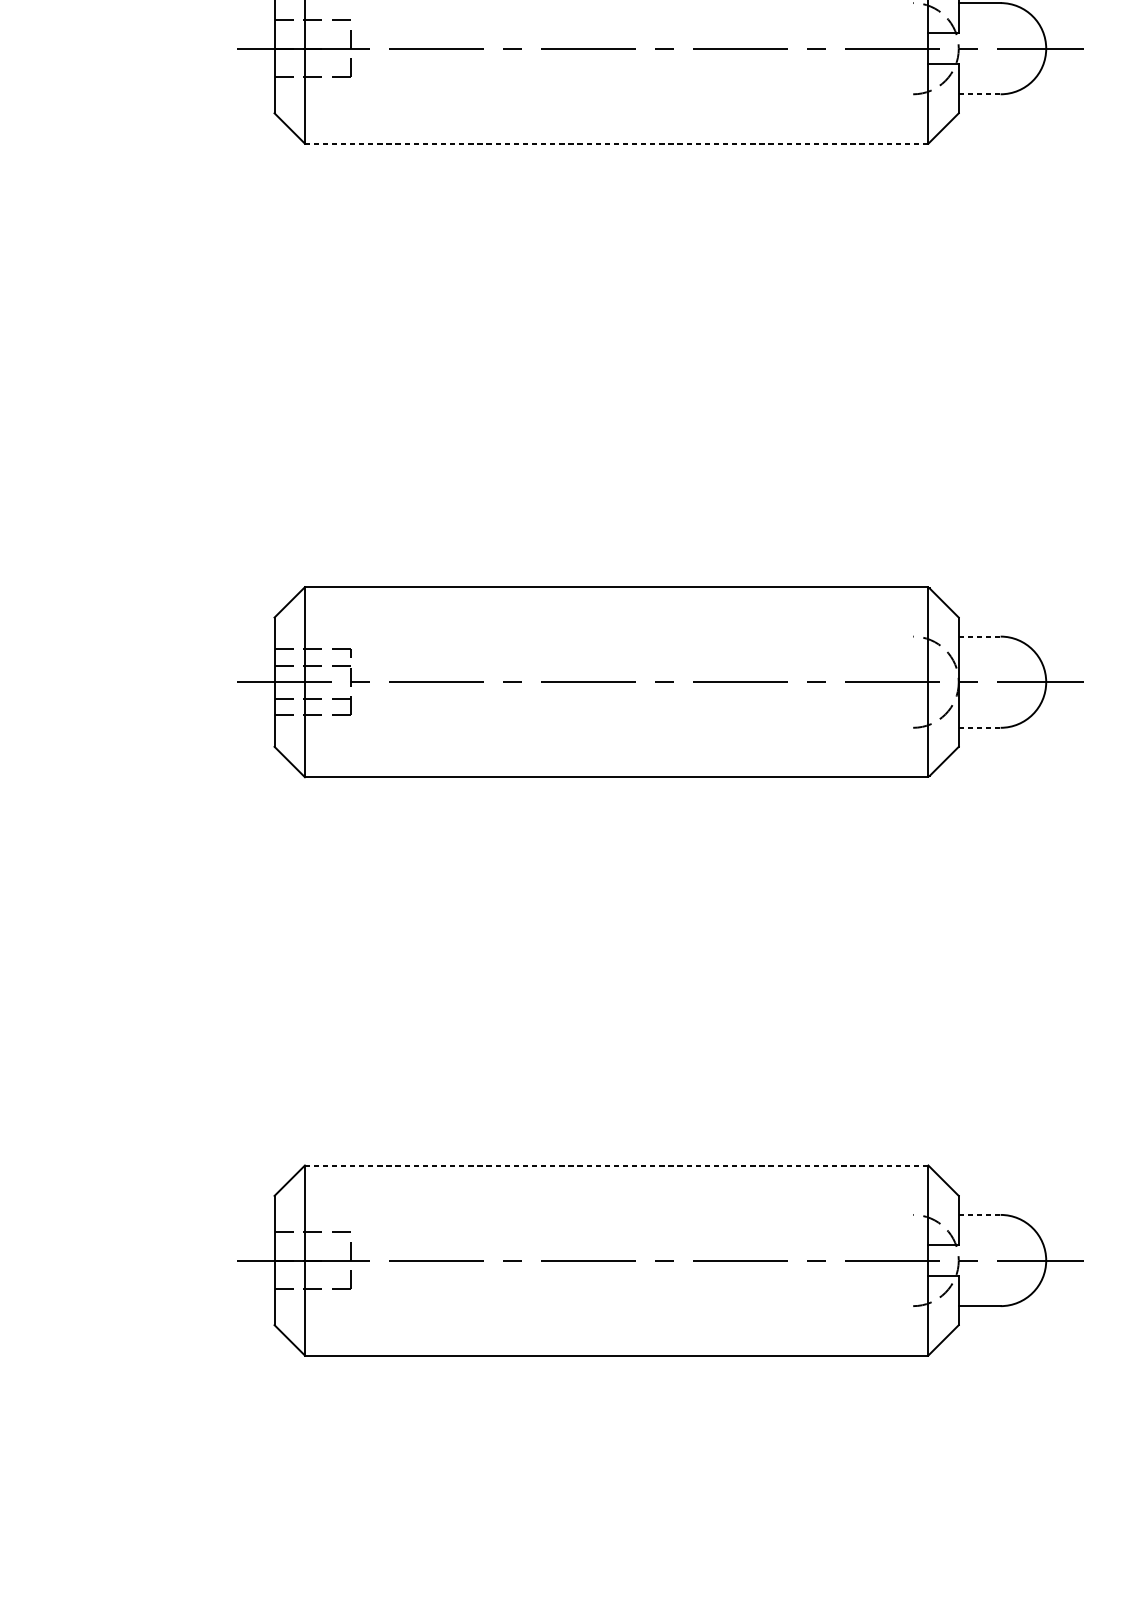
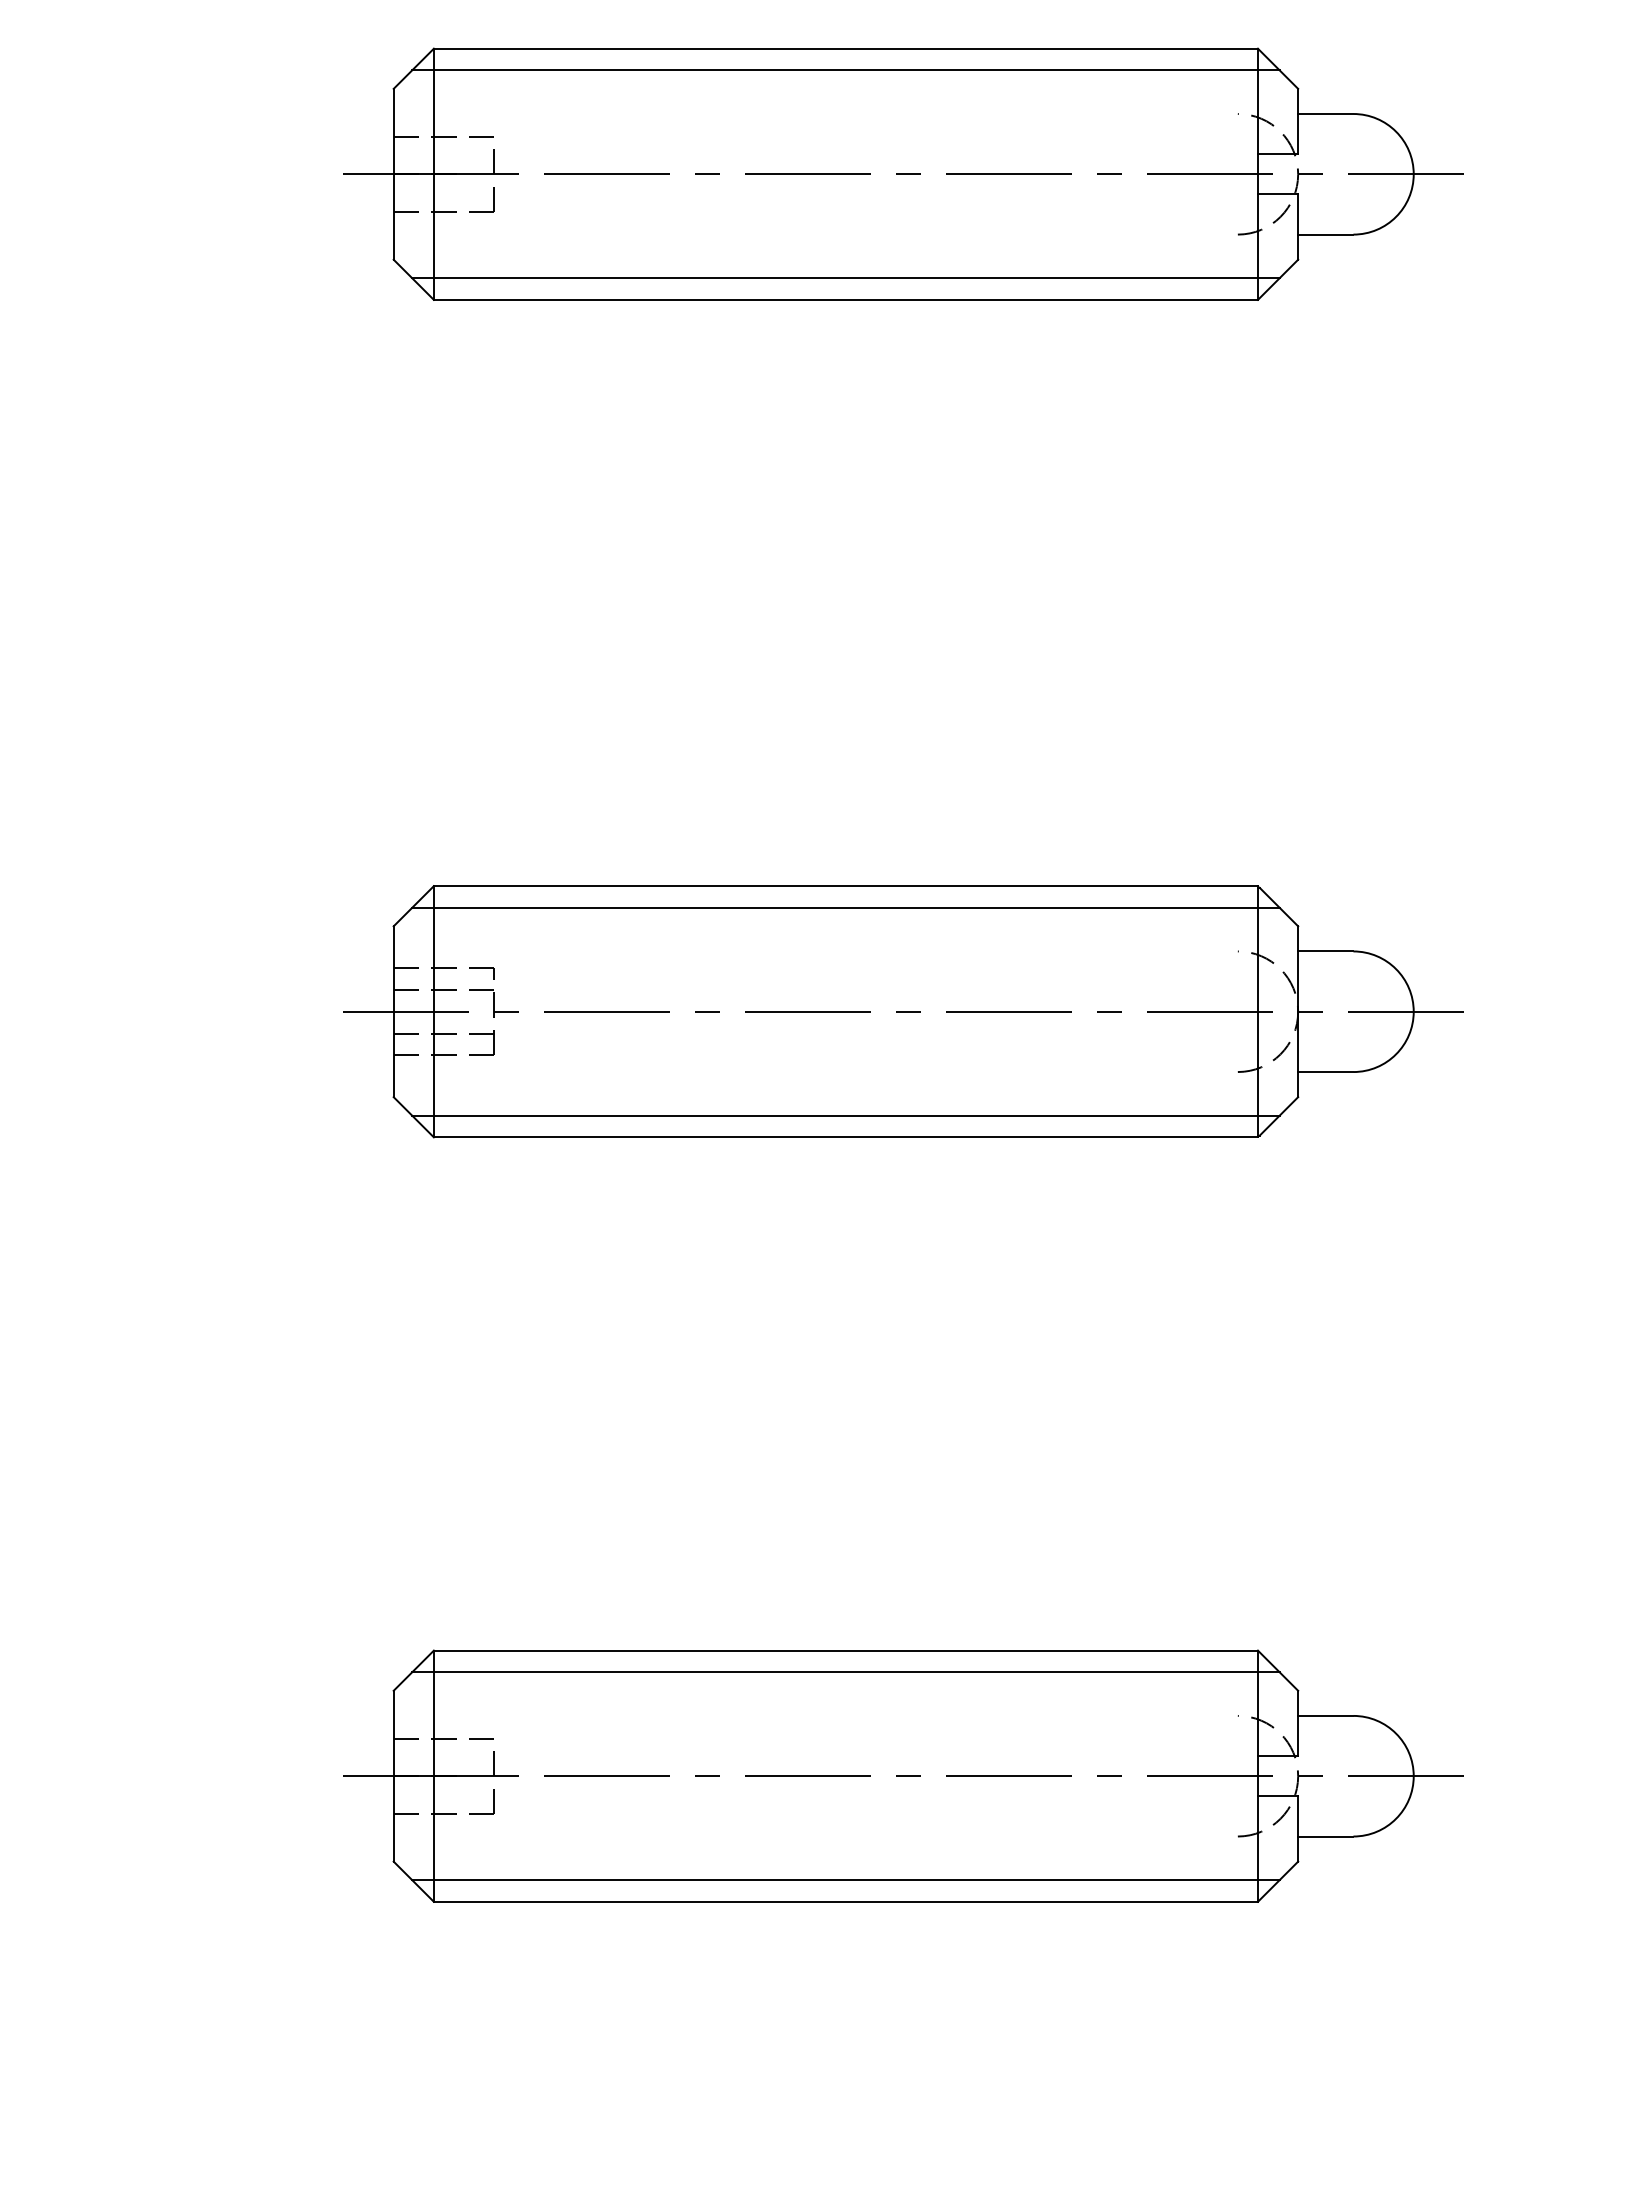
line: (979, 94) -> (1325, 234), dashed -> solid
line: (616, 127) -> (845, 278), added
line: (616, 143) -> (845, 299), dashed -> solid
line: (616, 603) -> (845, 907), added
line: (979, 636) -> (1325, 951), dashed -> solid
line: (979, 728) -> (1325, 1072), dashed -> solid
line: (616, 760) -> (845, 1115), added
line: (616, 1165) -> (845, 1650), dashed -> solid
line: (616, 1182) -> (845, 1672), added
line: (979, 1214) -> (1325, 1715), dashed -> solid
line: (616, 1339) -> (845, 1880), added

